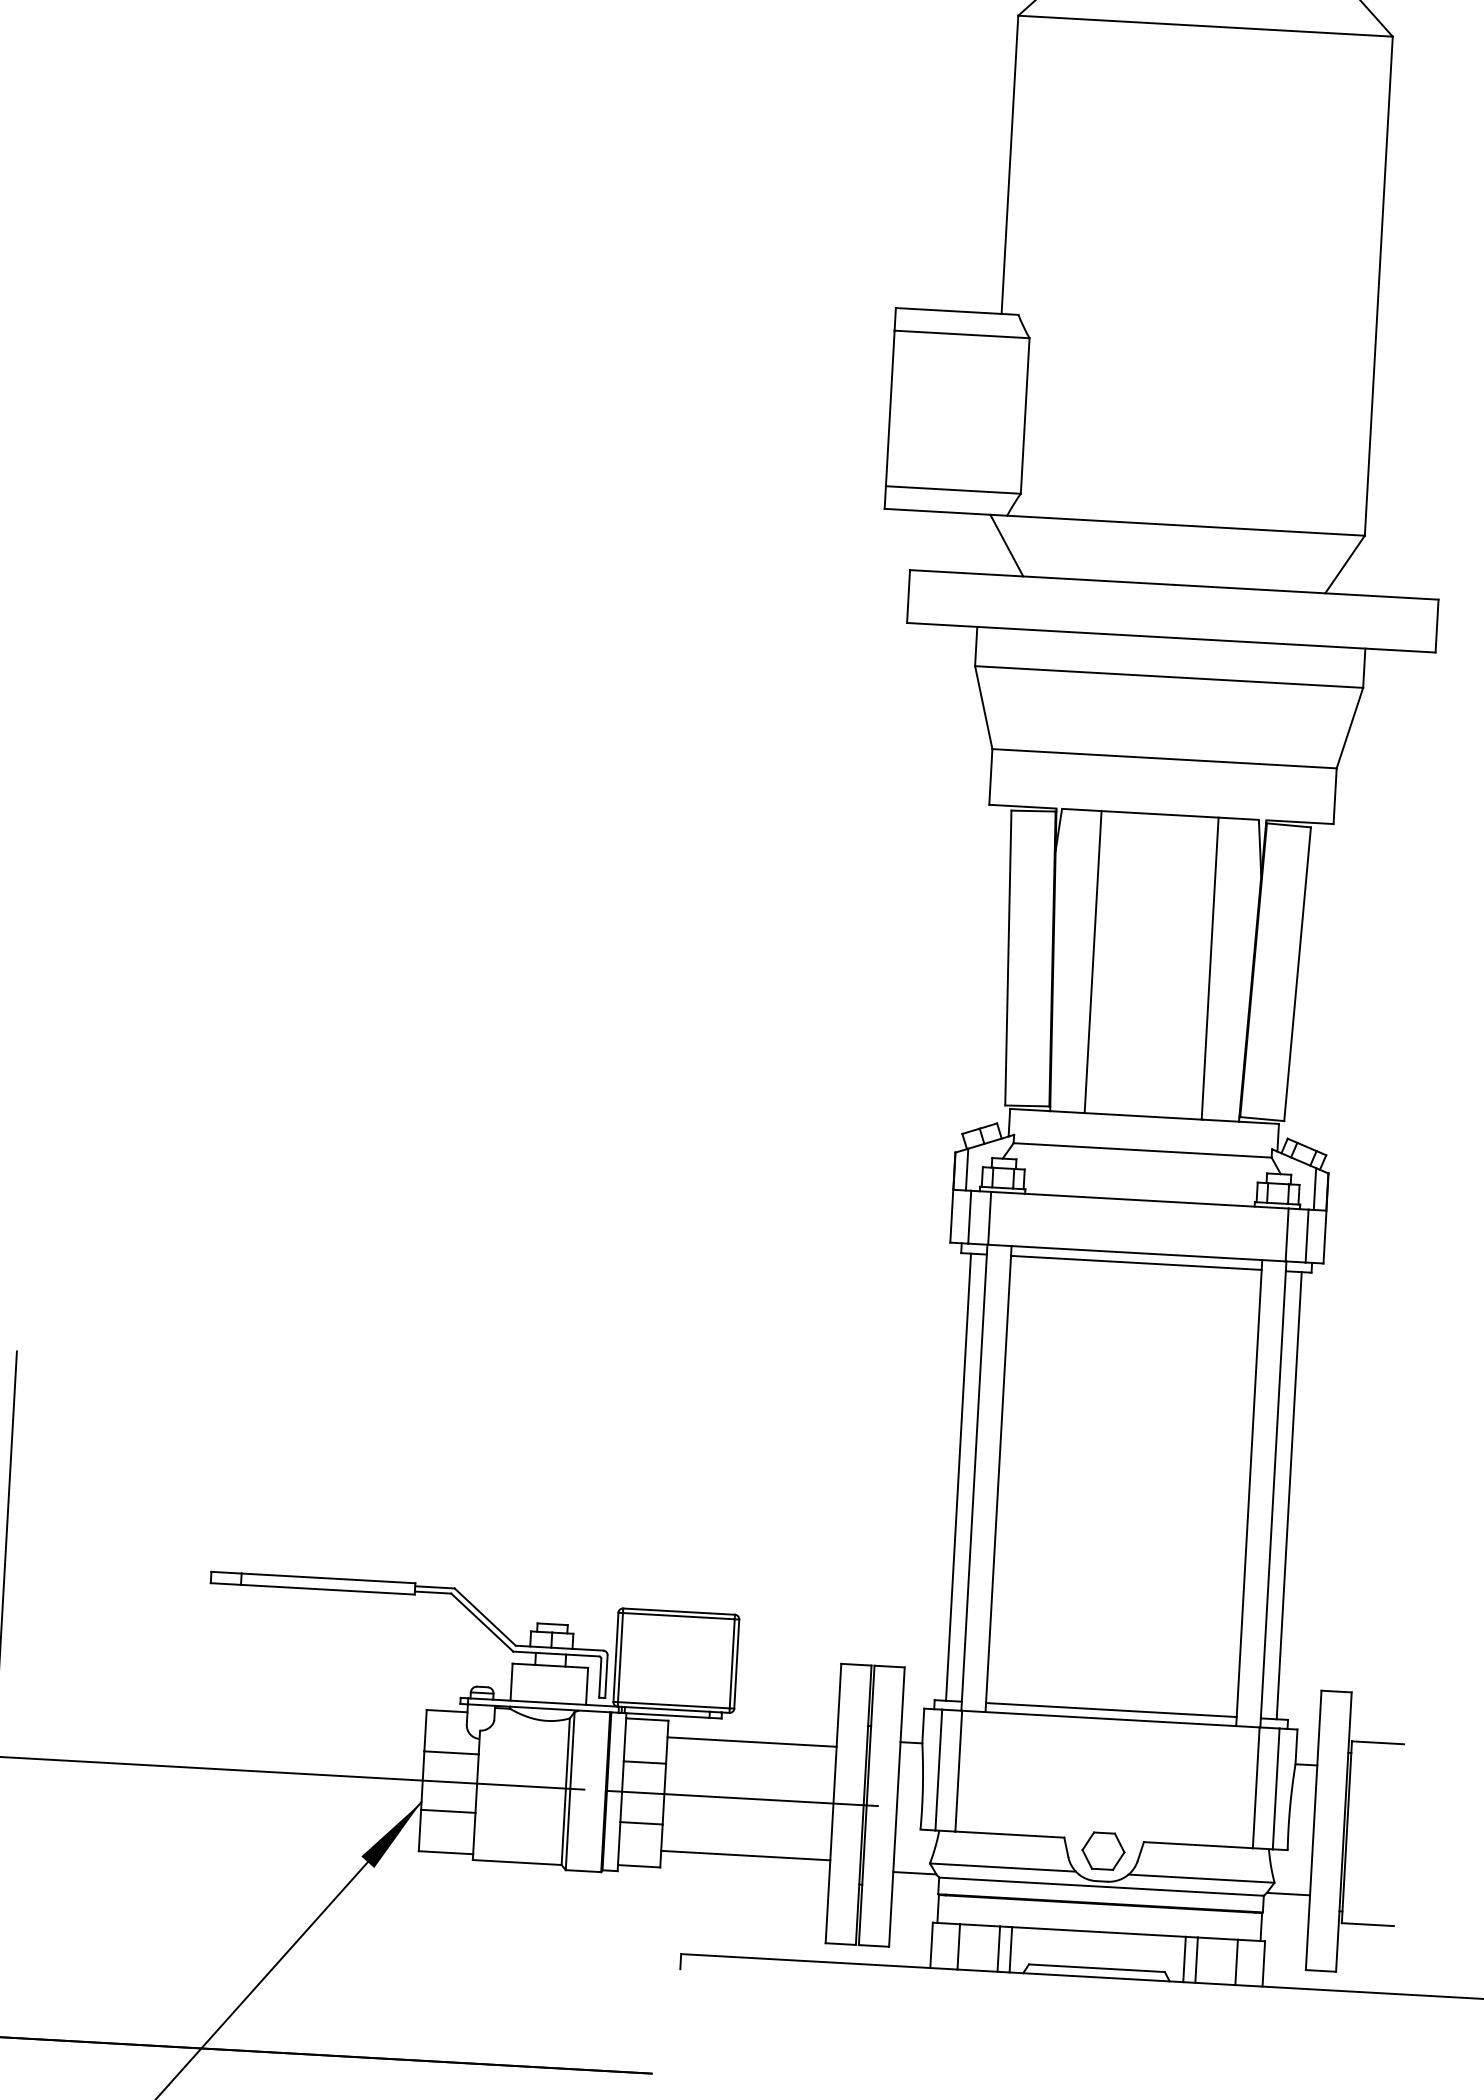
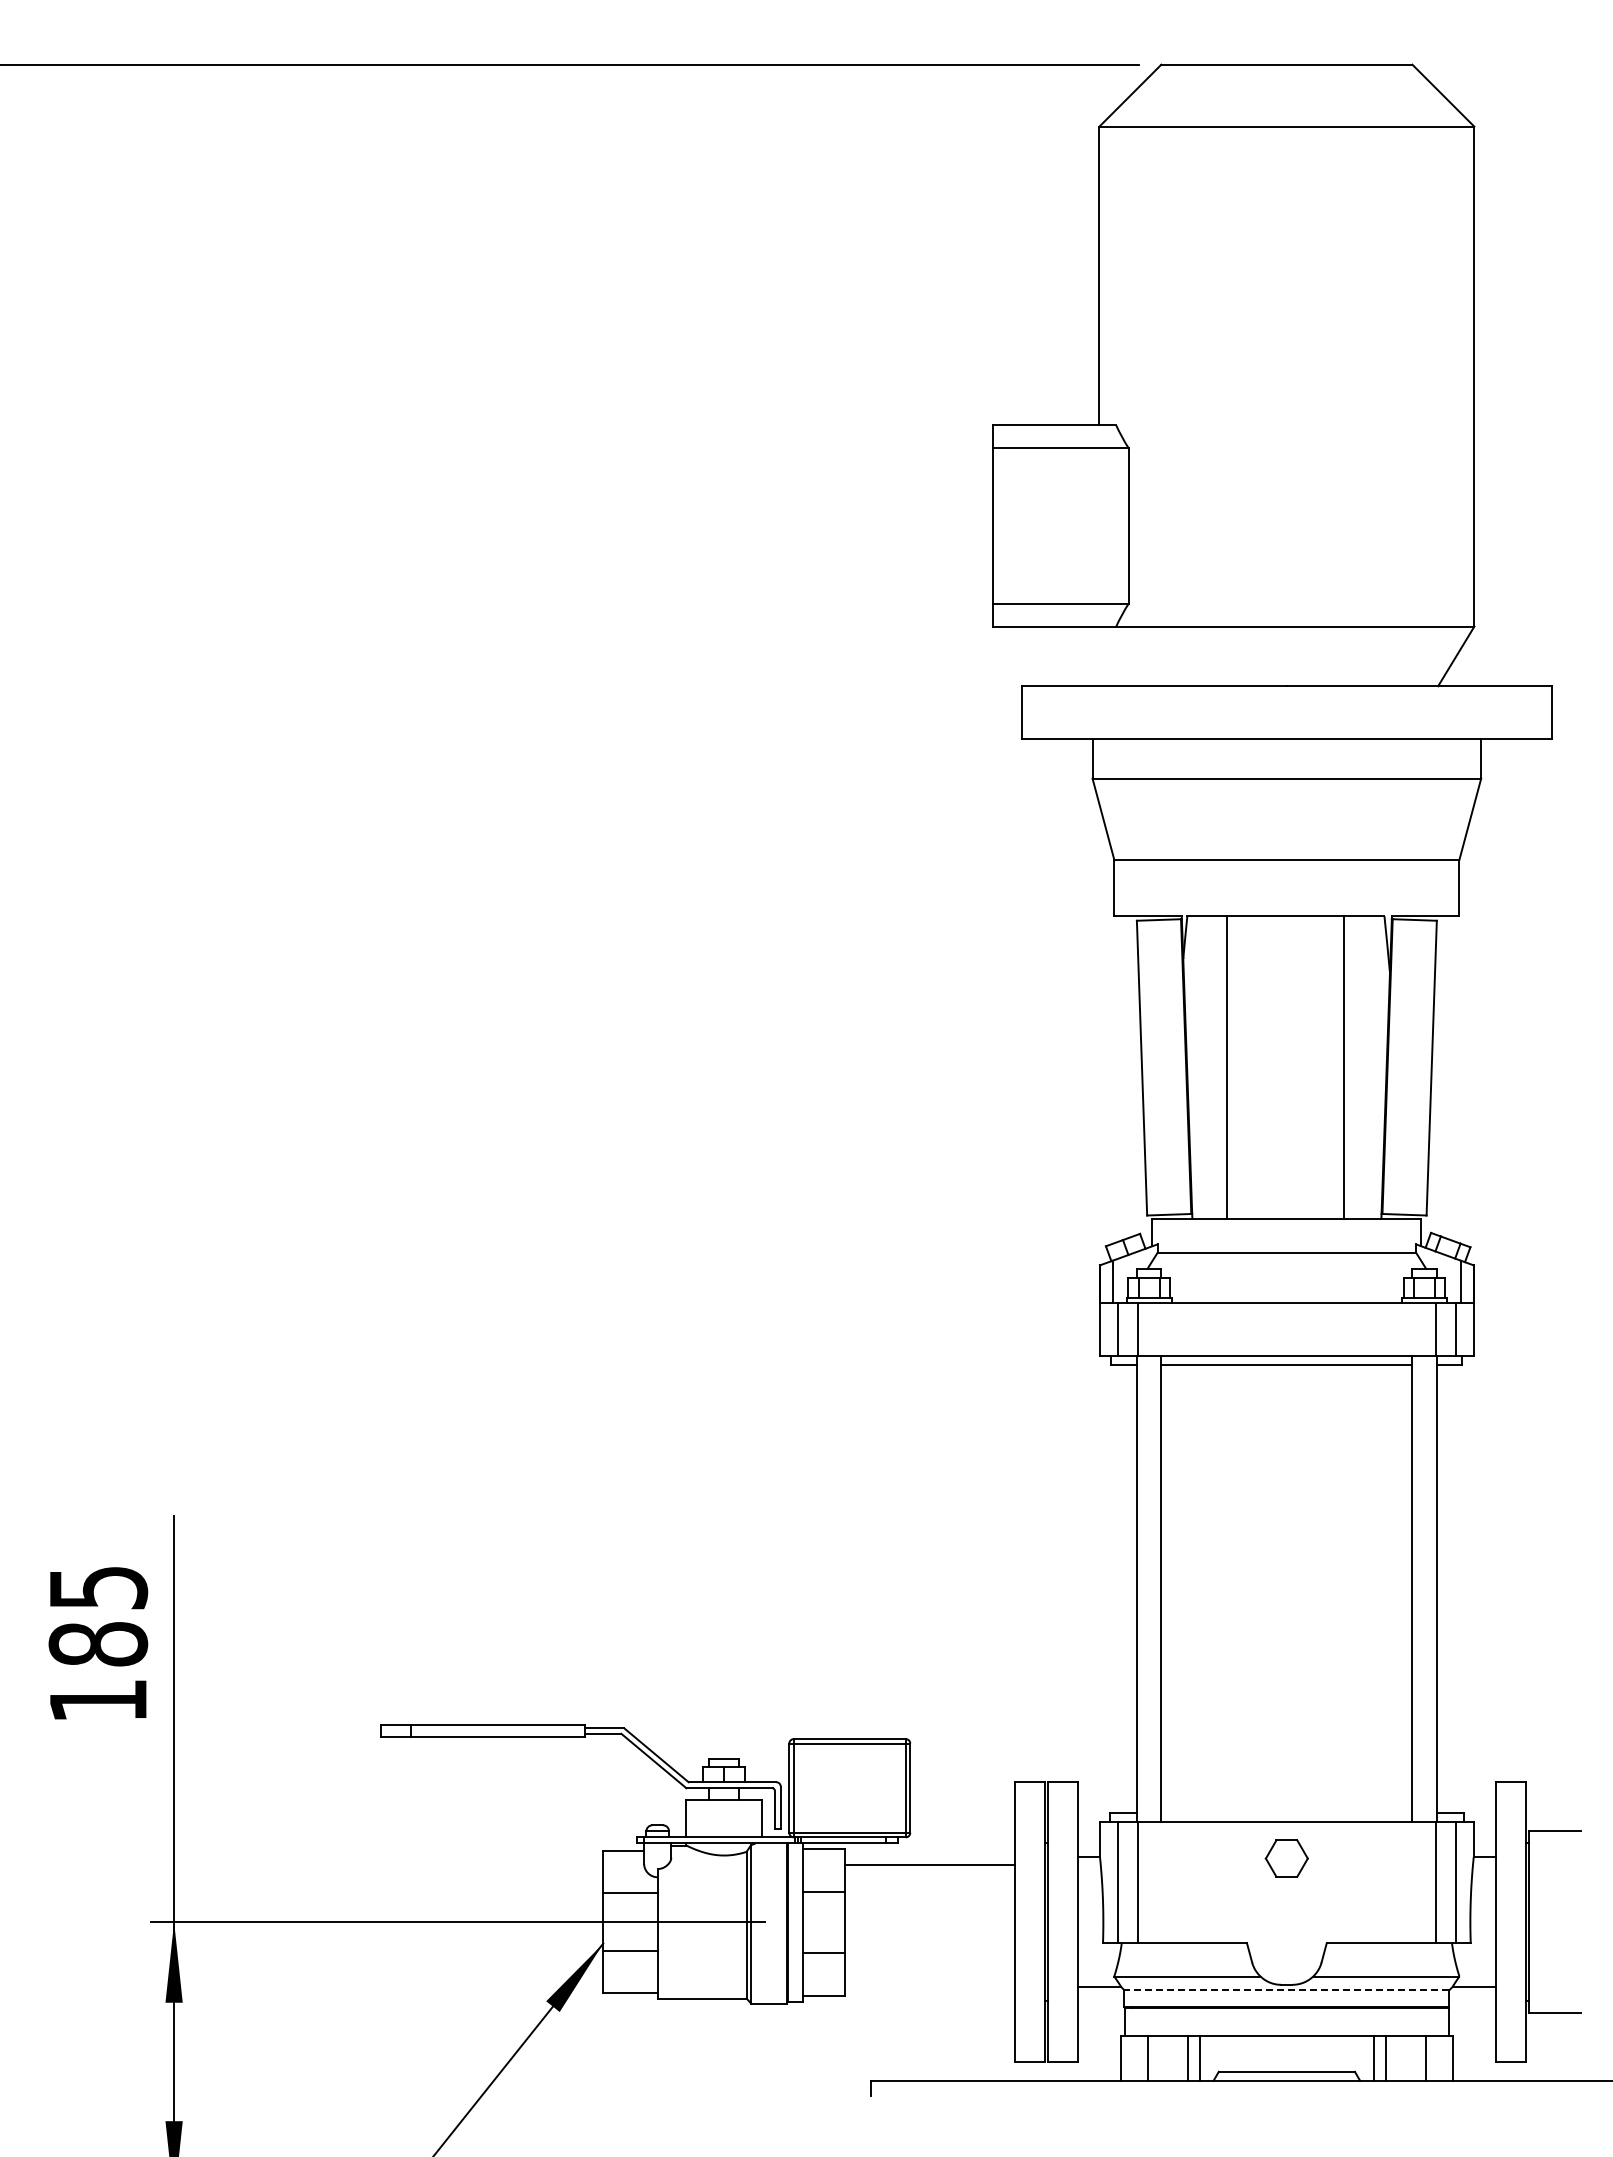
line: (1006, 545) -> (1117, 656), removed
line: (958, 1477) -> (1121, 1589), removed
line: (1289, 1495) -> (1452, 1589), removed
line: (1110, 1710) -> (1286, 1813), removed
line: (742, 1798) -> (923, 1922), removed
part: (1103, 1851) -> (1286, 1858), moved
line: (745, 1855) -> (929, 1978), removed
line: (1101, 1887) -> (1286, 1990), solid -> dashed

